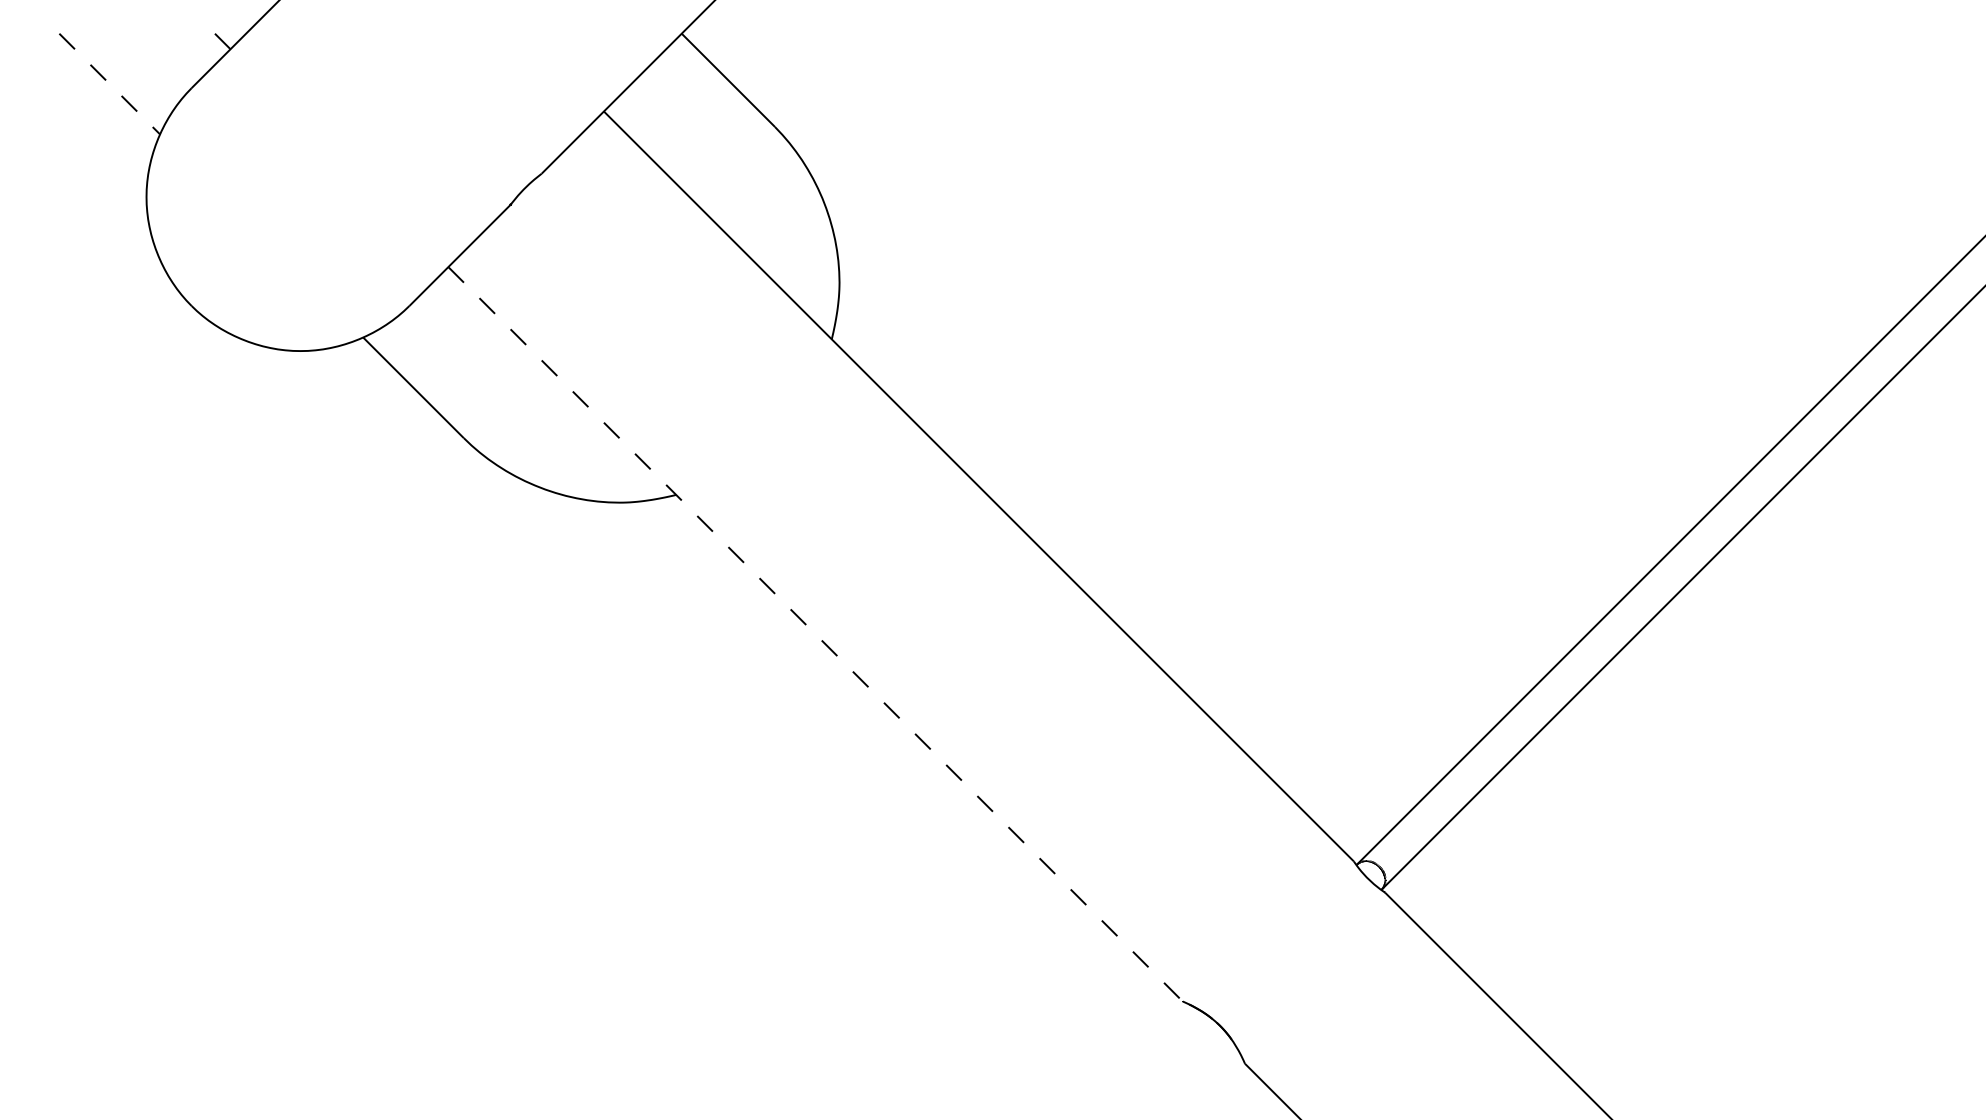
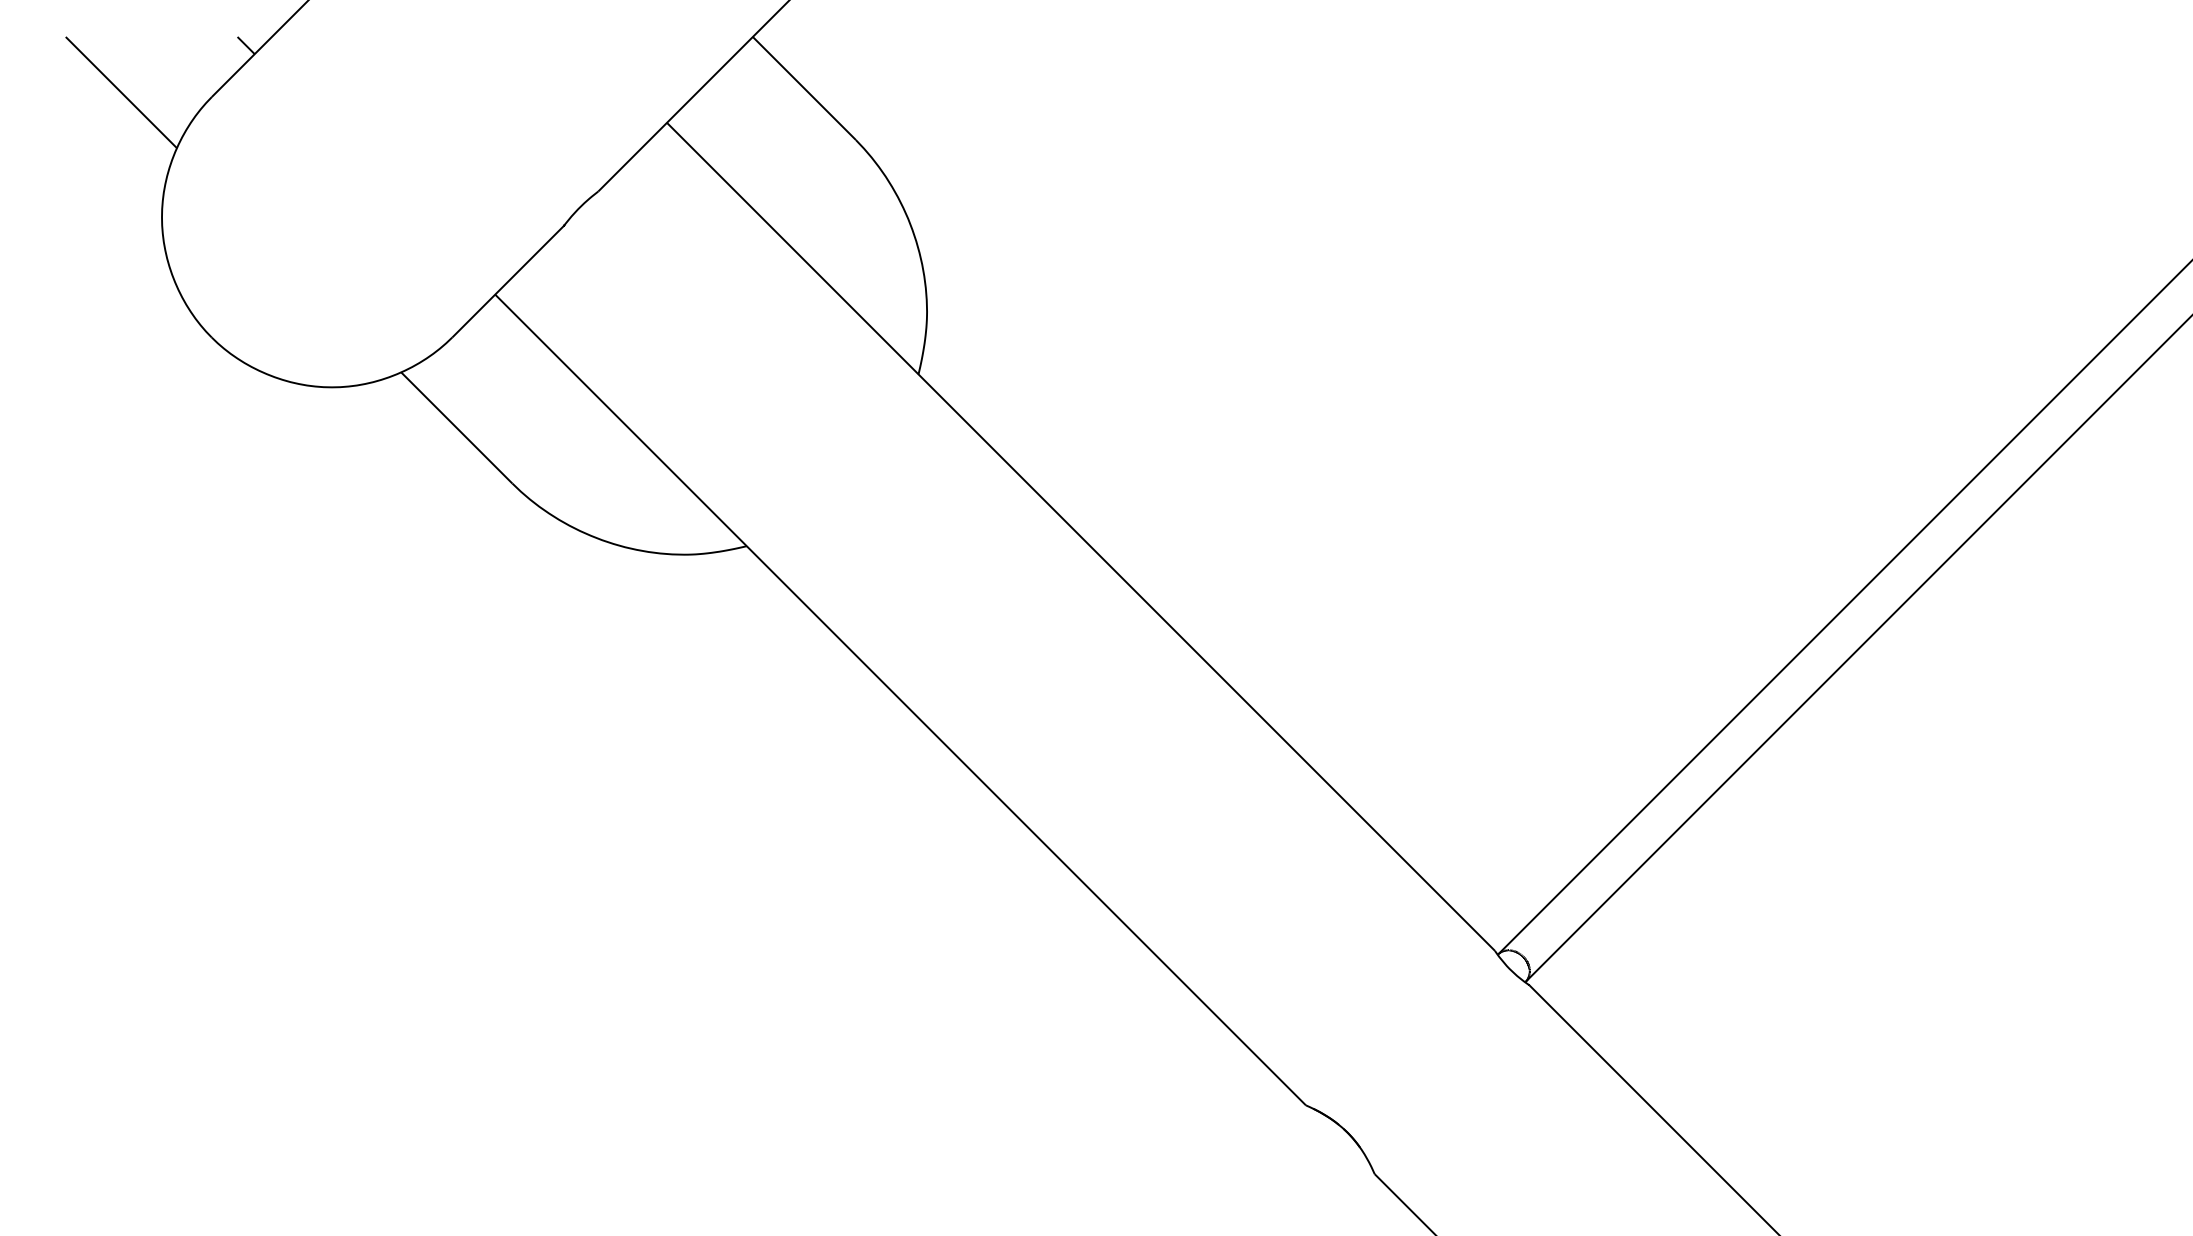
line: (109, 84) -> (121, 92), dashed -> solid
line: (815, 634) -> (900, 700), dashed -> solid

